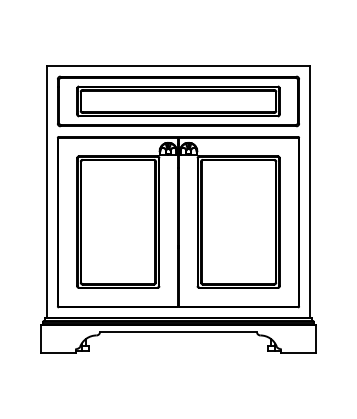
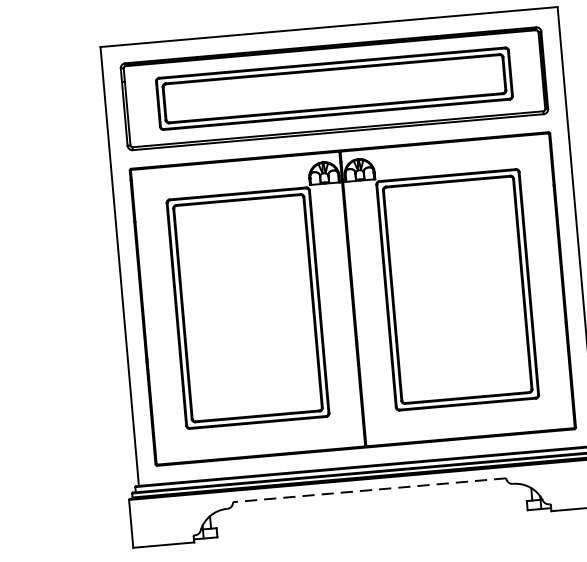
line: (178, 331) -> (369, 489), solid -> dashed

